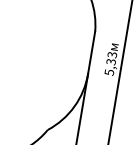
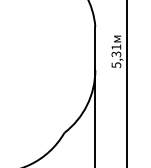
text: (112, 55) -> (116, 47), 5,33 -> 5,31

